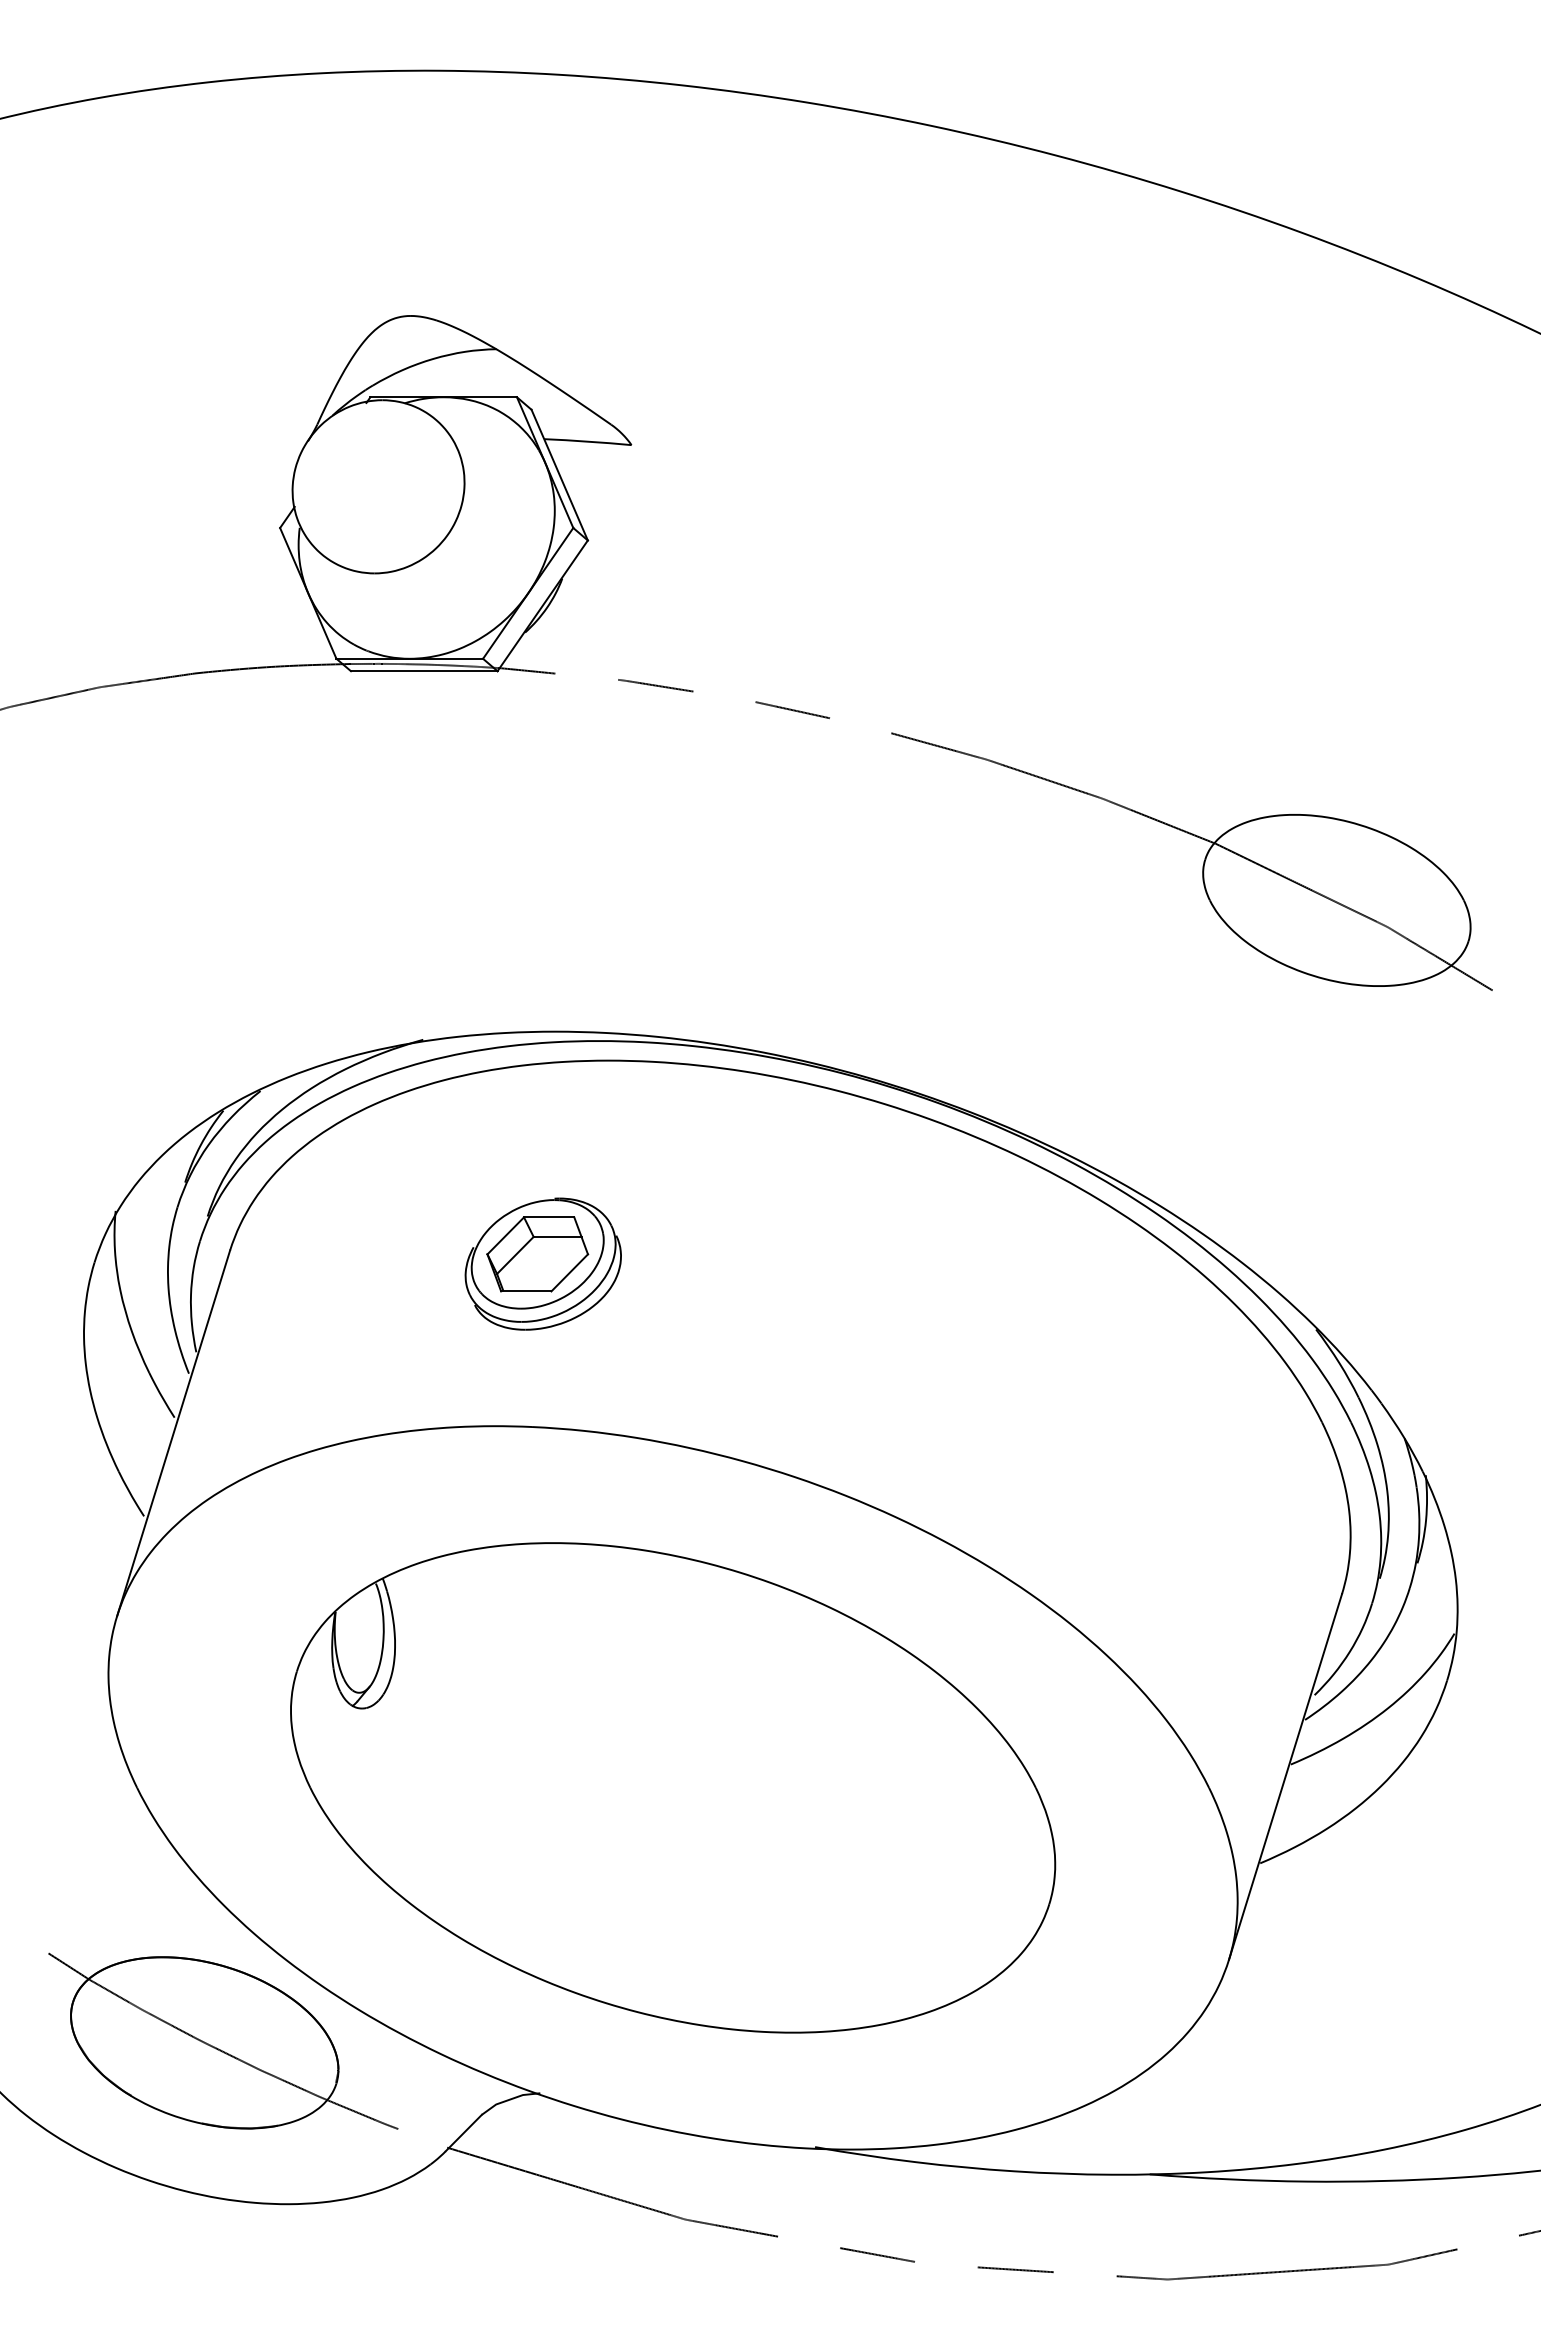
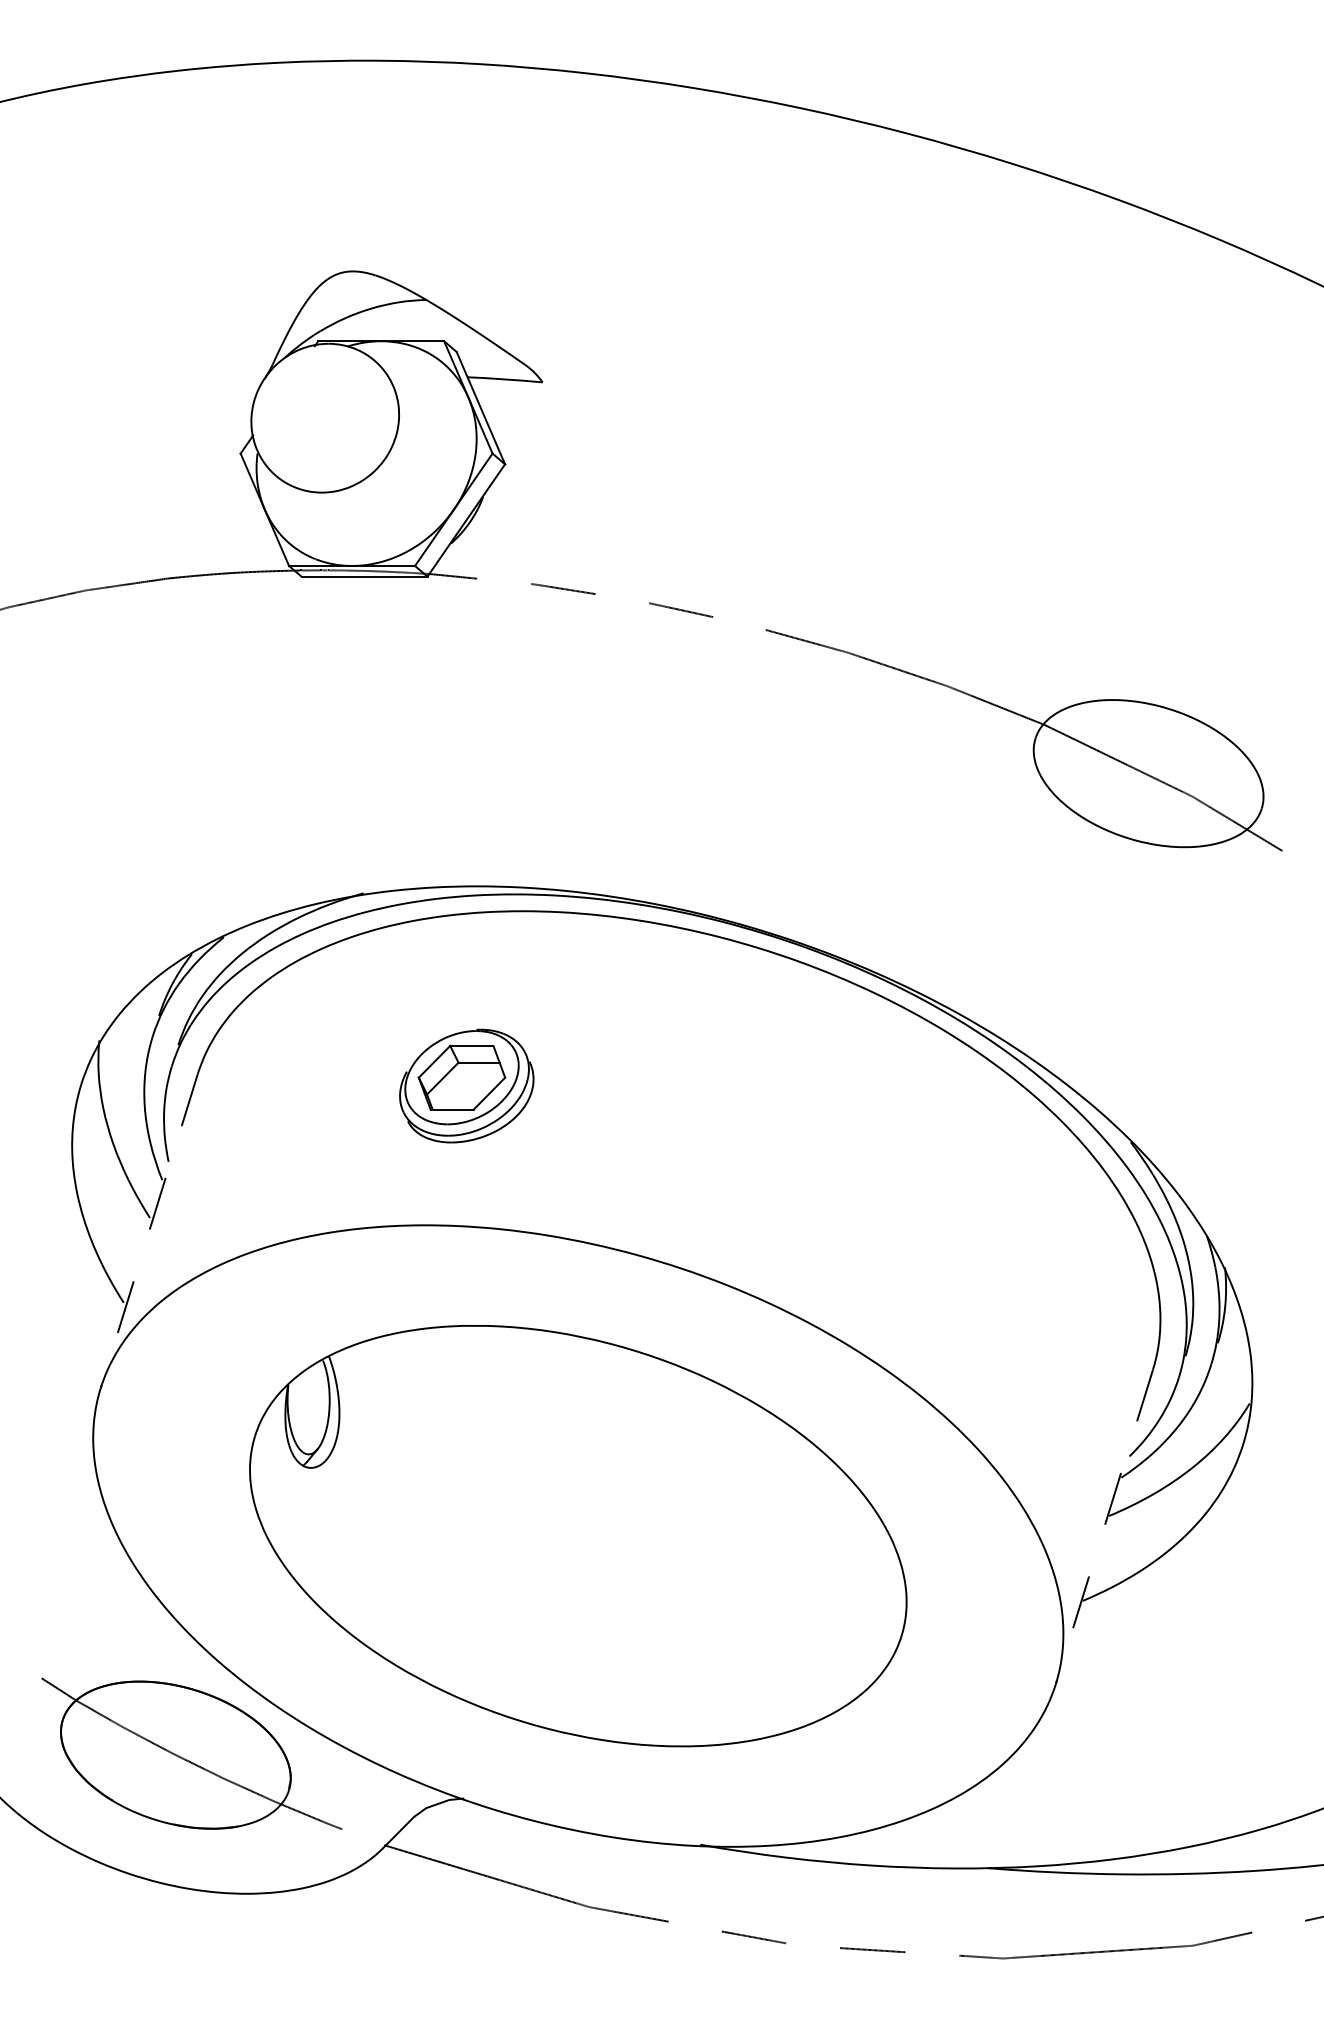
line: (173, 1433) -> (149, 1231), solid -> dashed
line: (1285, 1777) -> (1104, 1527), solid -> dashed

